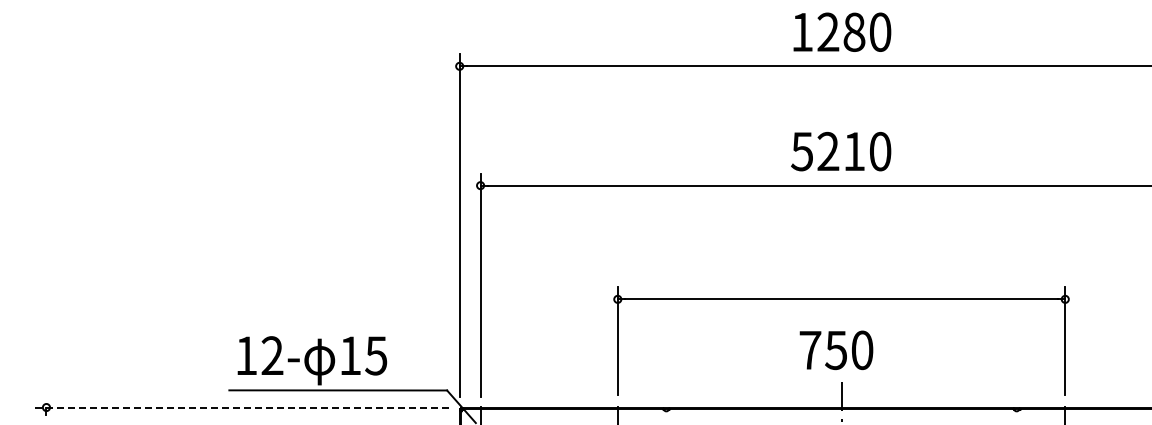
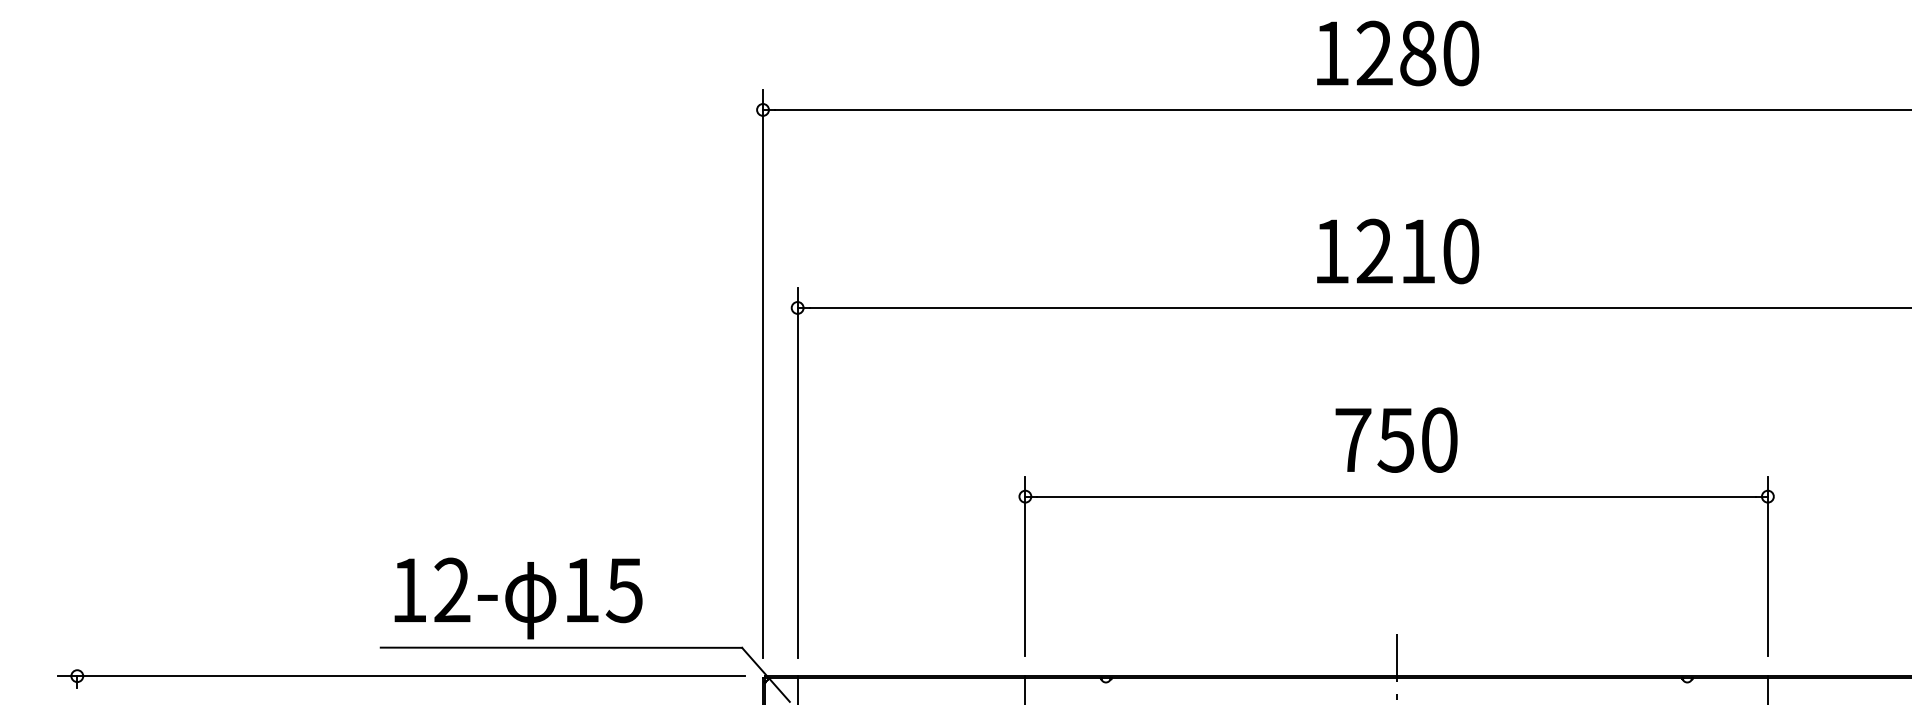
text: (801, 151) -> (1330, 251), 5210 -> 1210
text: (836, 350) -> (1396, 440), moved
line: (241, 407) -> (400, 676), dashed -> solid

